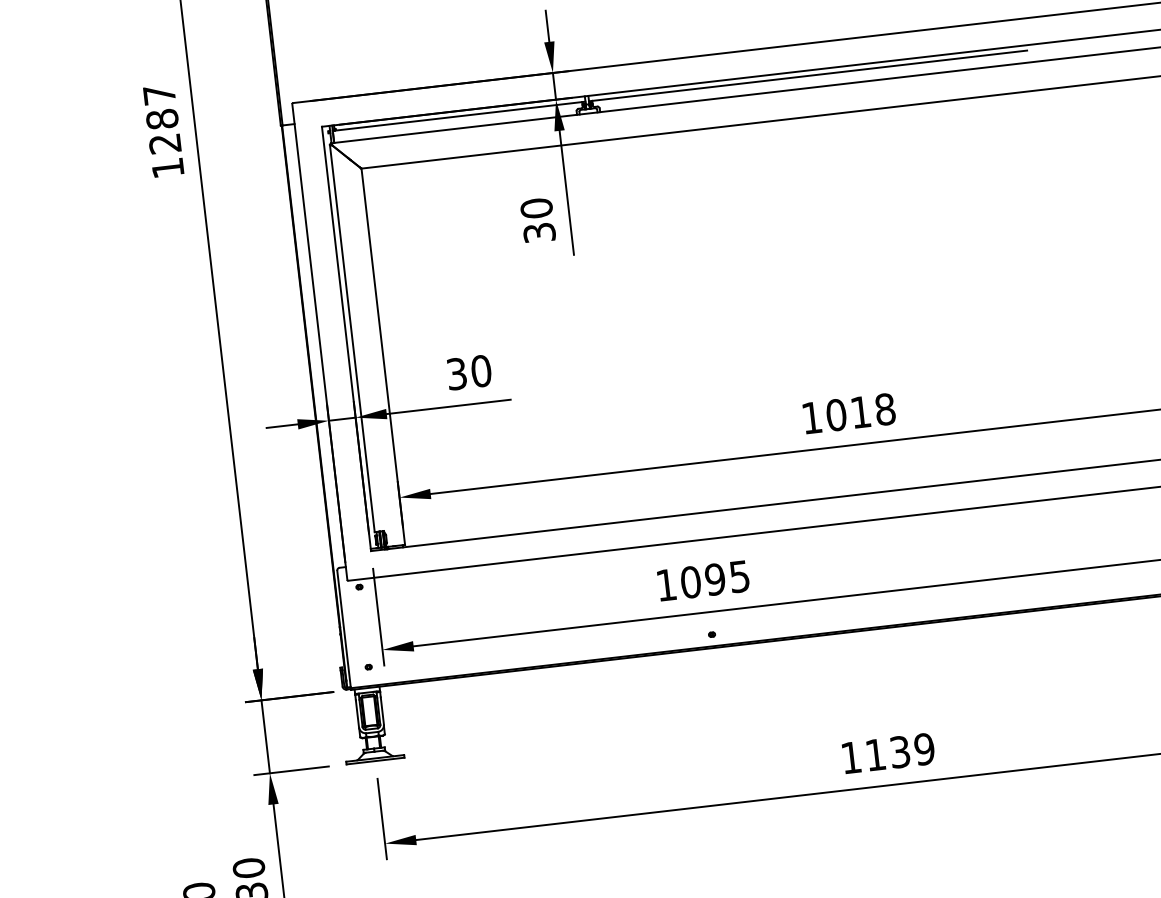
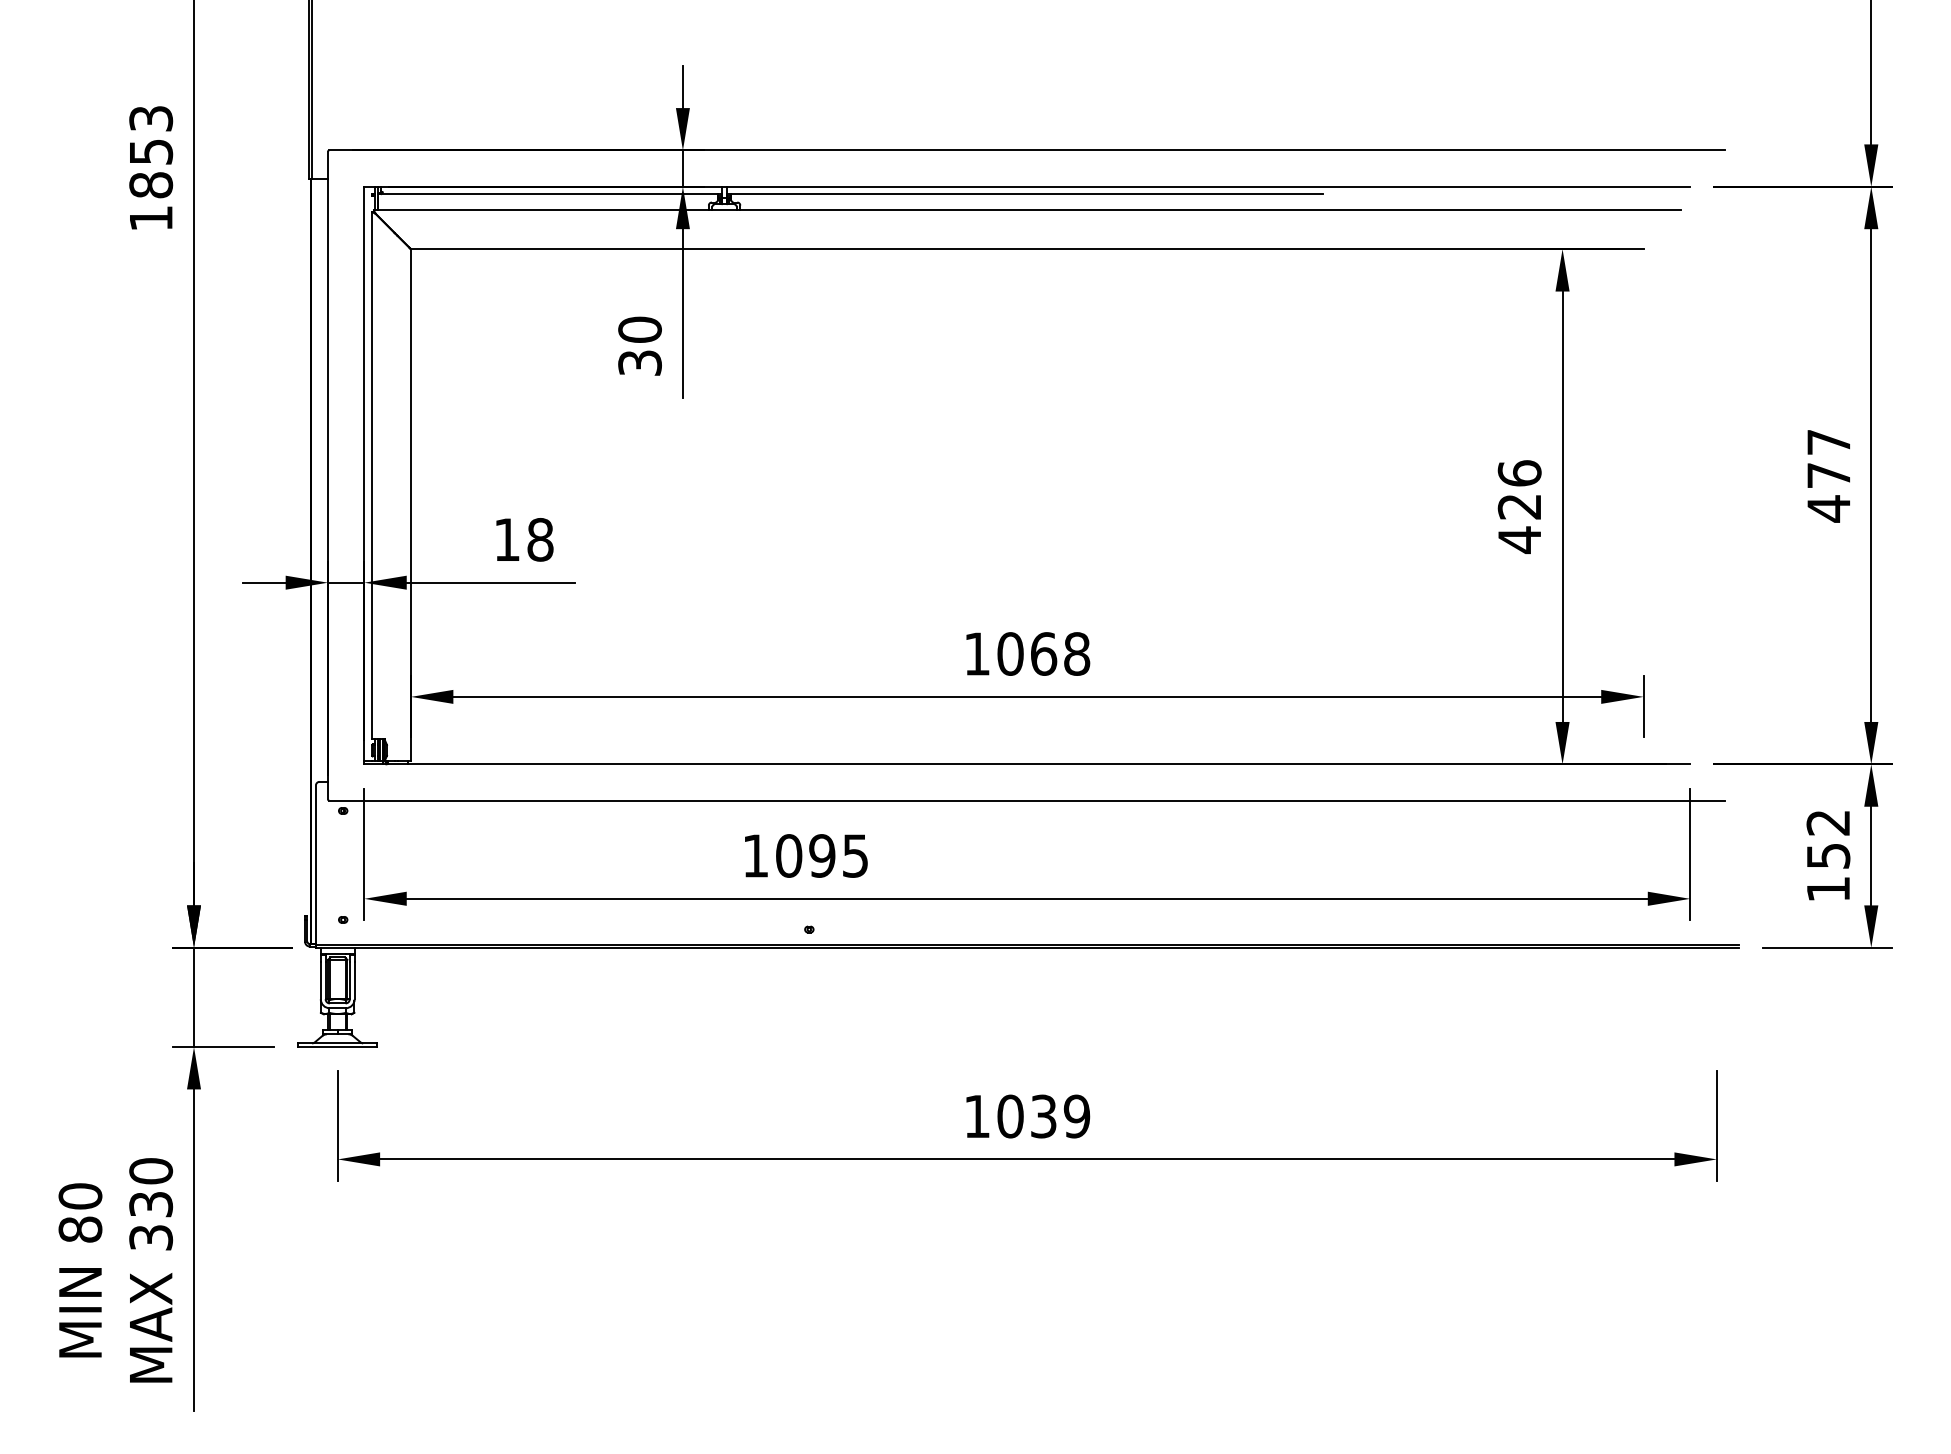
text: (162, 119) -> (151, 152), 1287 -> 1853
text: (468, 372) -> (523, 539), 30 -> 18
text: (861, 411) -> (1044, 653), 1018 -> 1068
text: (875, 754) -> (1010, 1116), 1139 -> 1039

